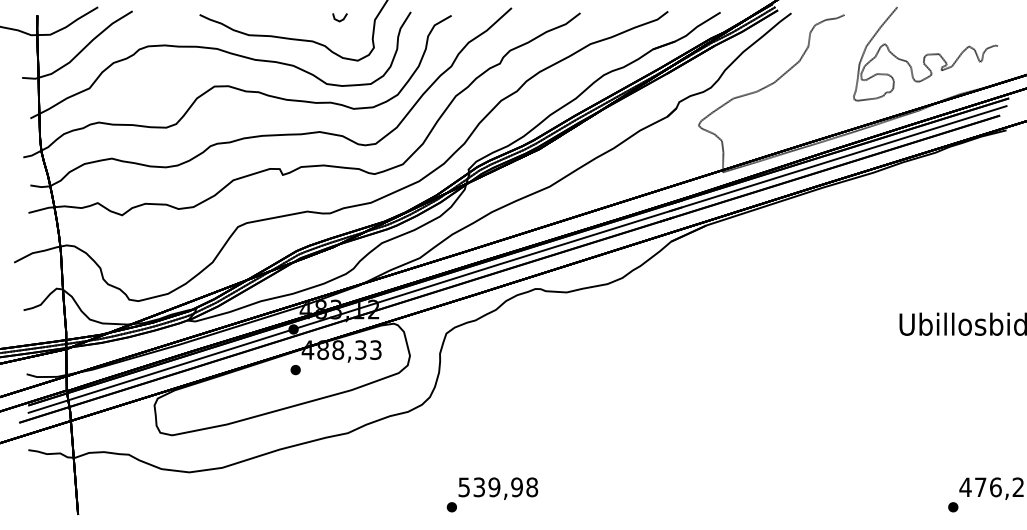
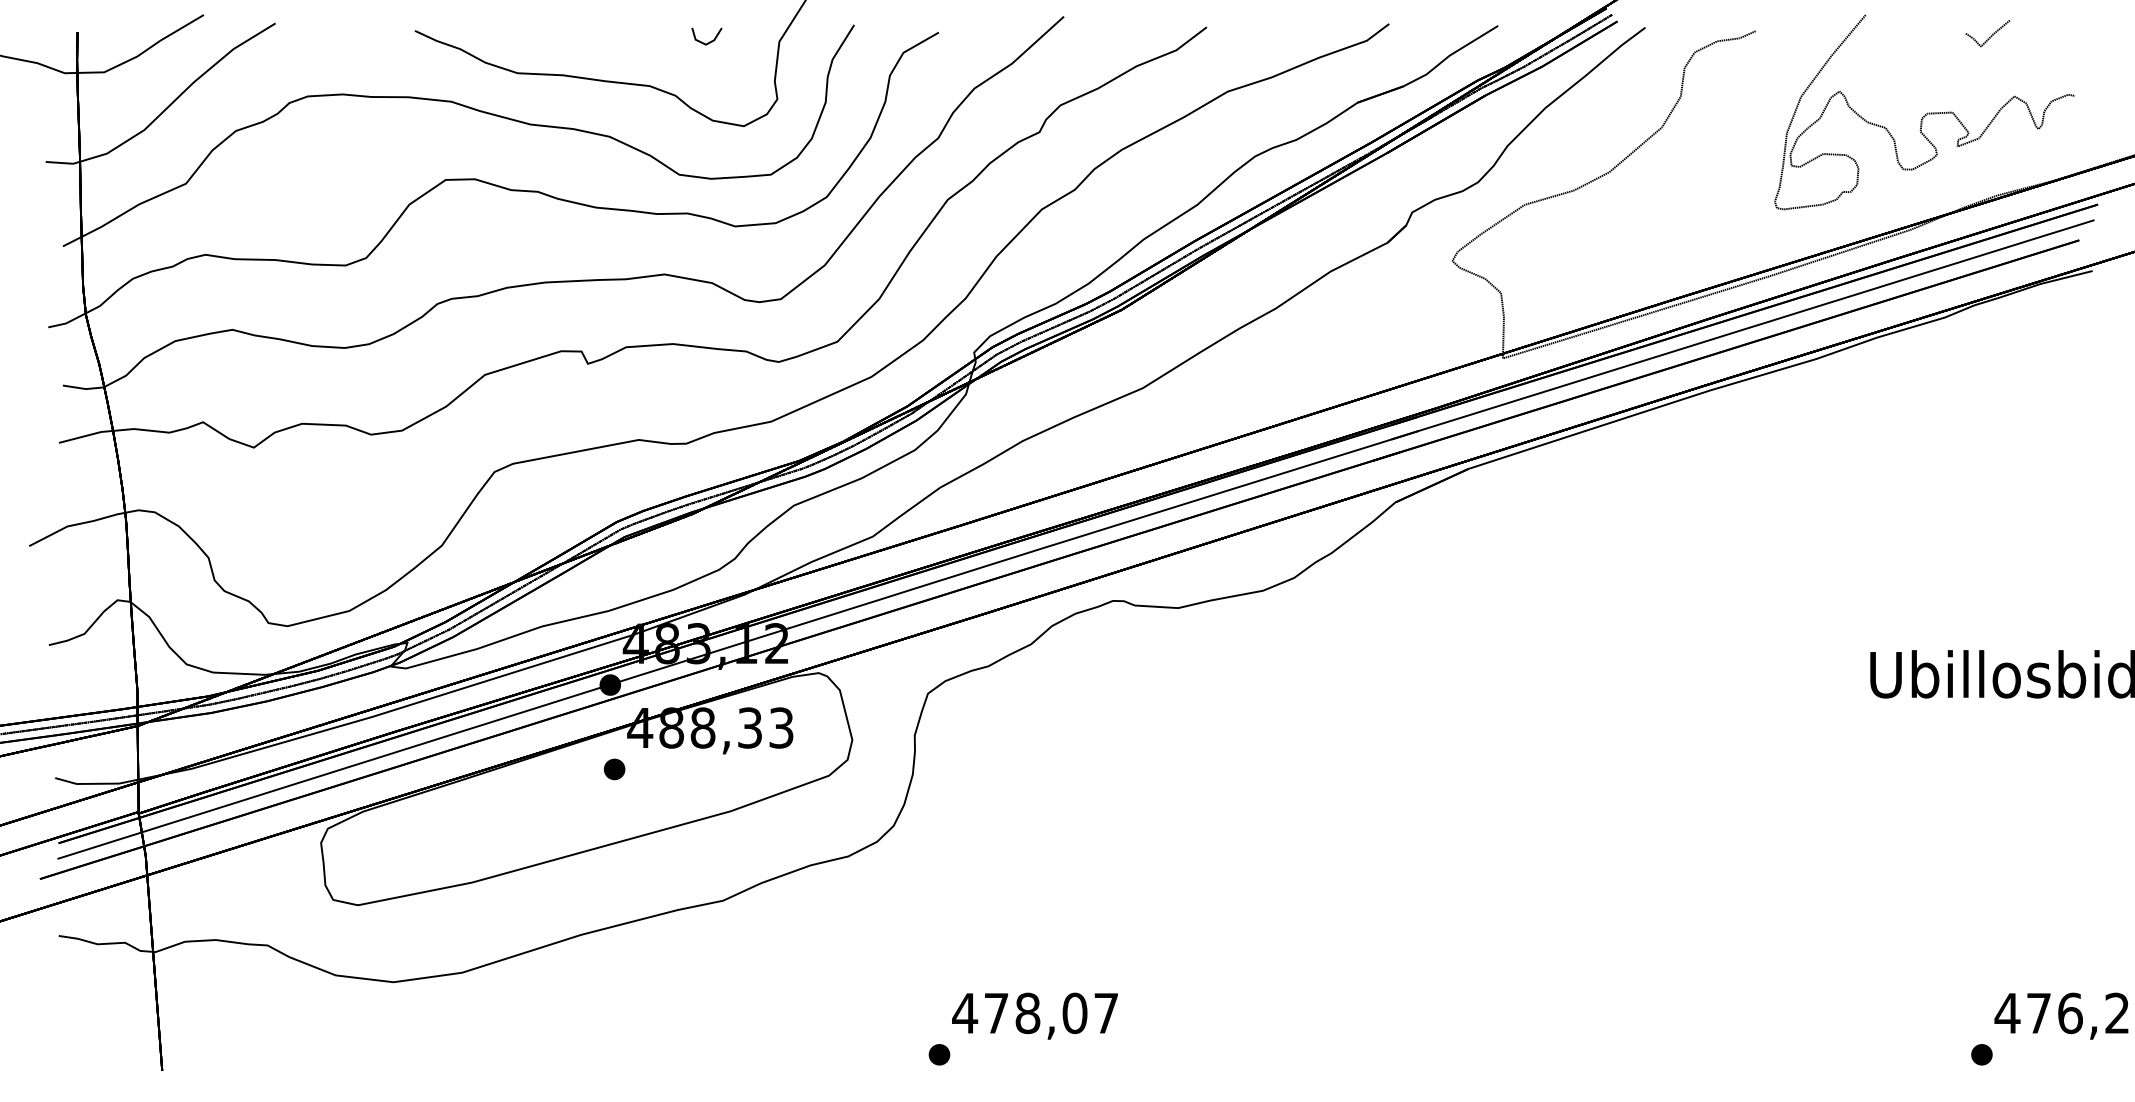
line: (957, 16) -> (1990, 34), added
text: (498, 487) -> (1036, 1013), 539,98 -> 478,07

